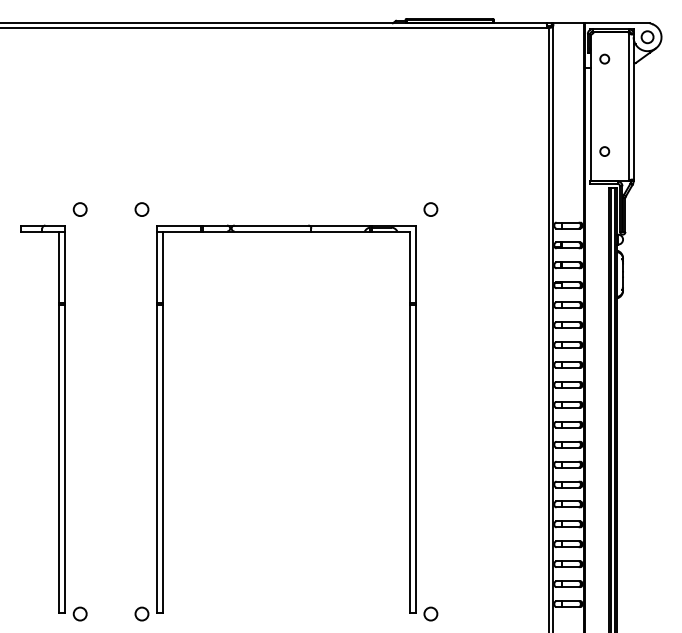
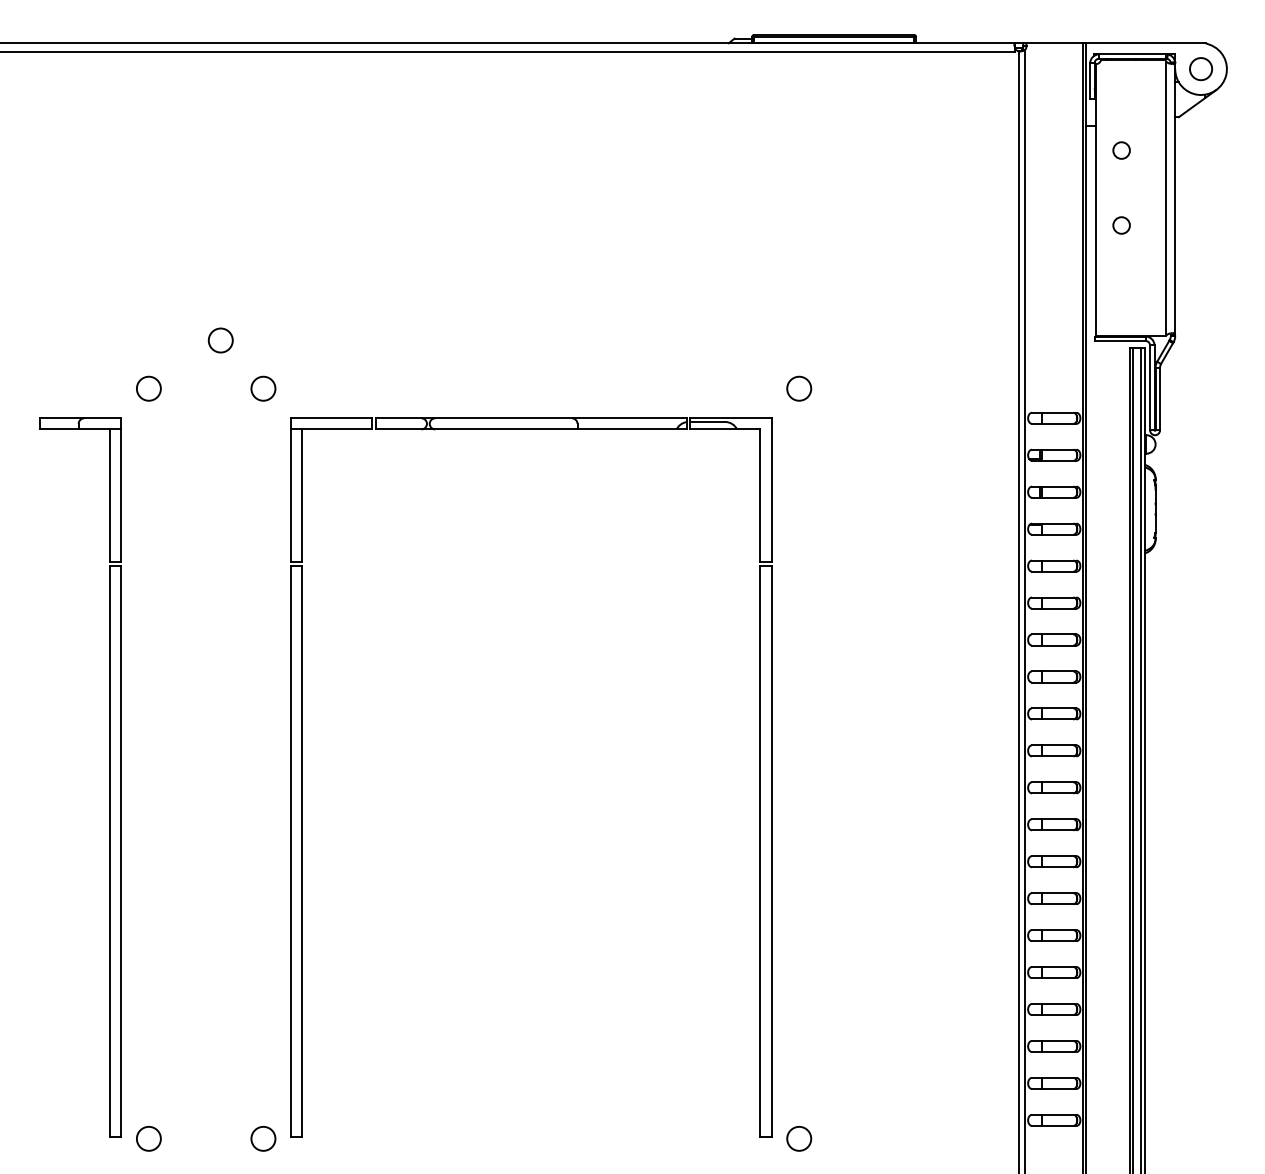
circle: (604, 58) -> (1121, 149), moved
circle: (604, 151) -> (1121, 225), moved
circle: (118, 183) -> (219, 340), added

